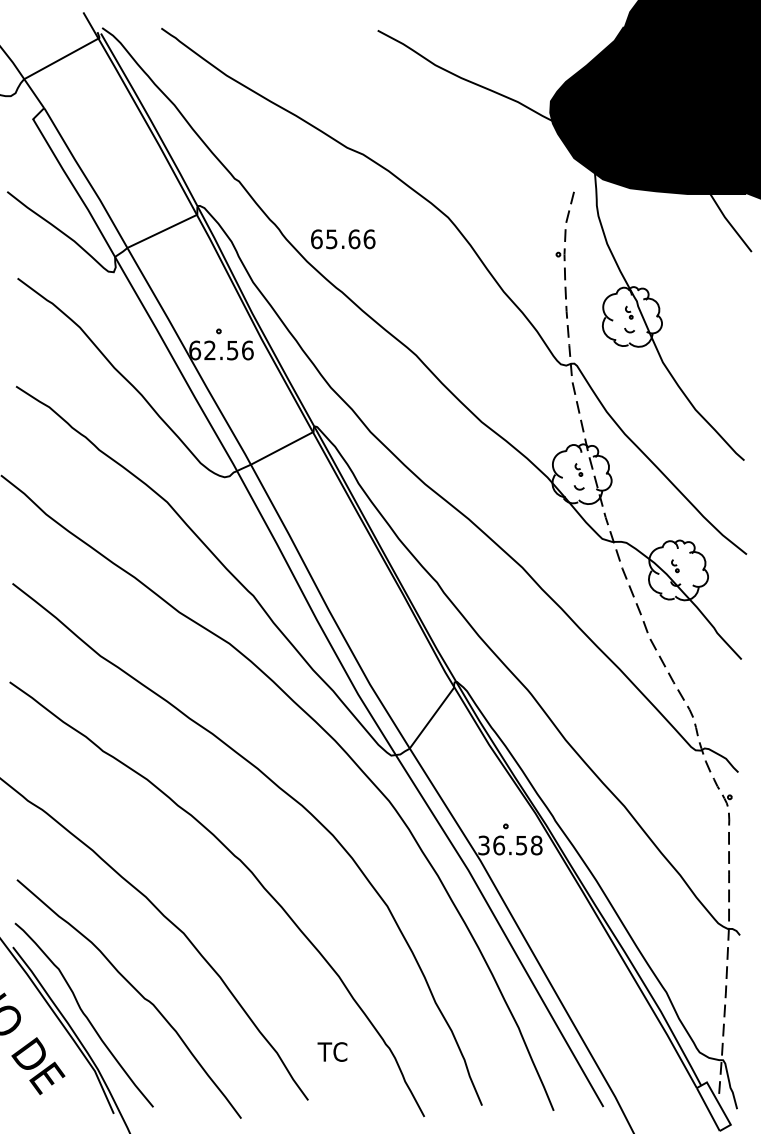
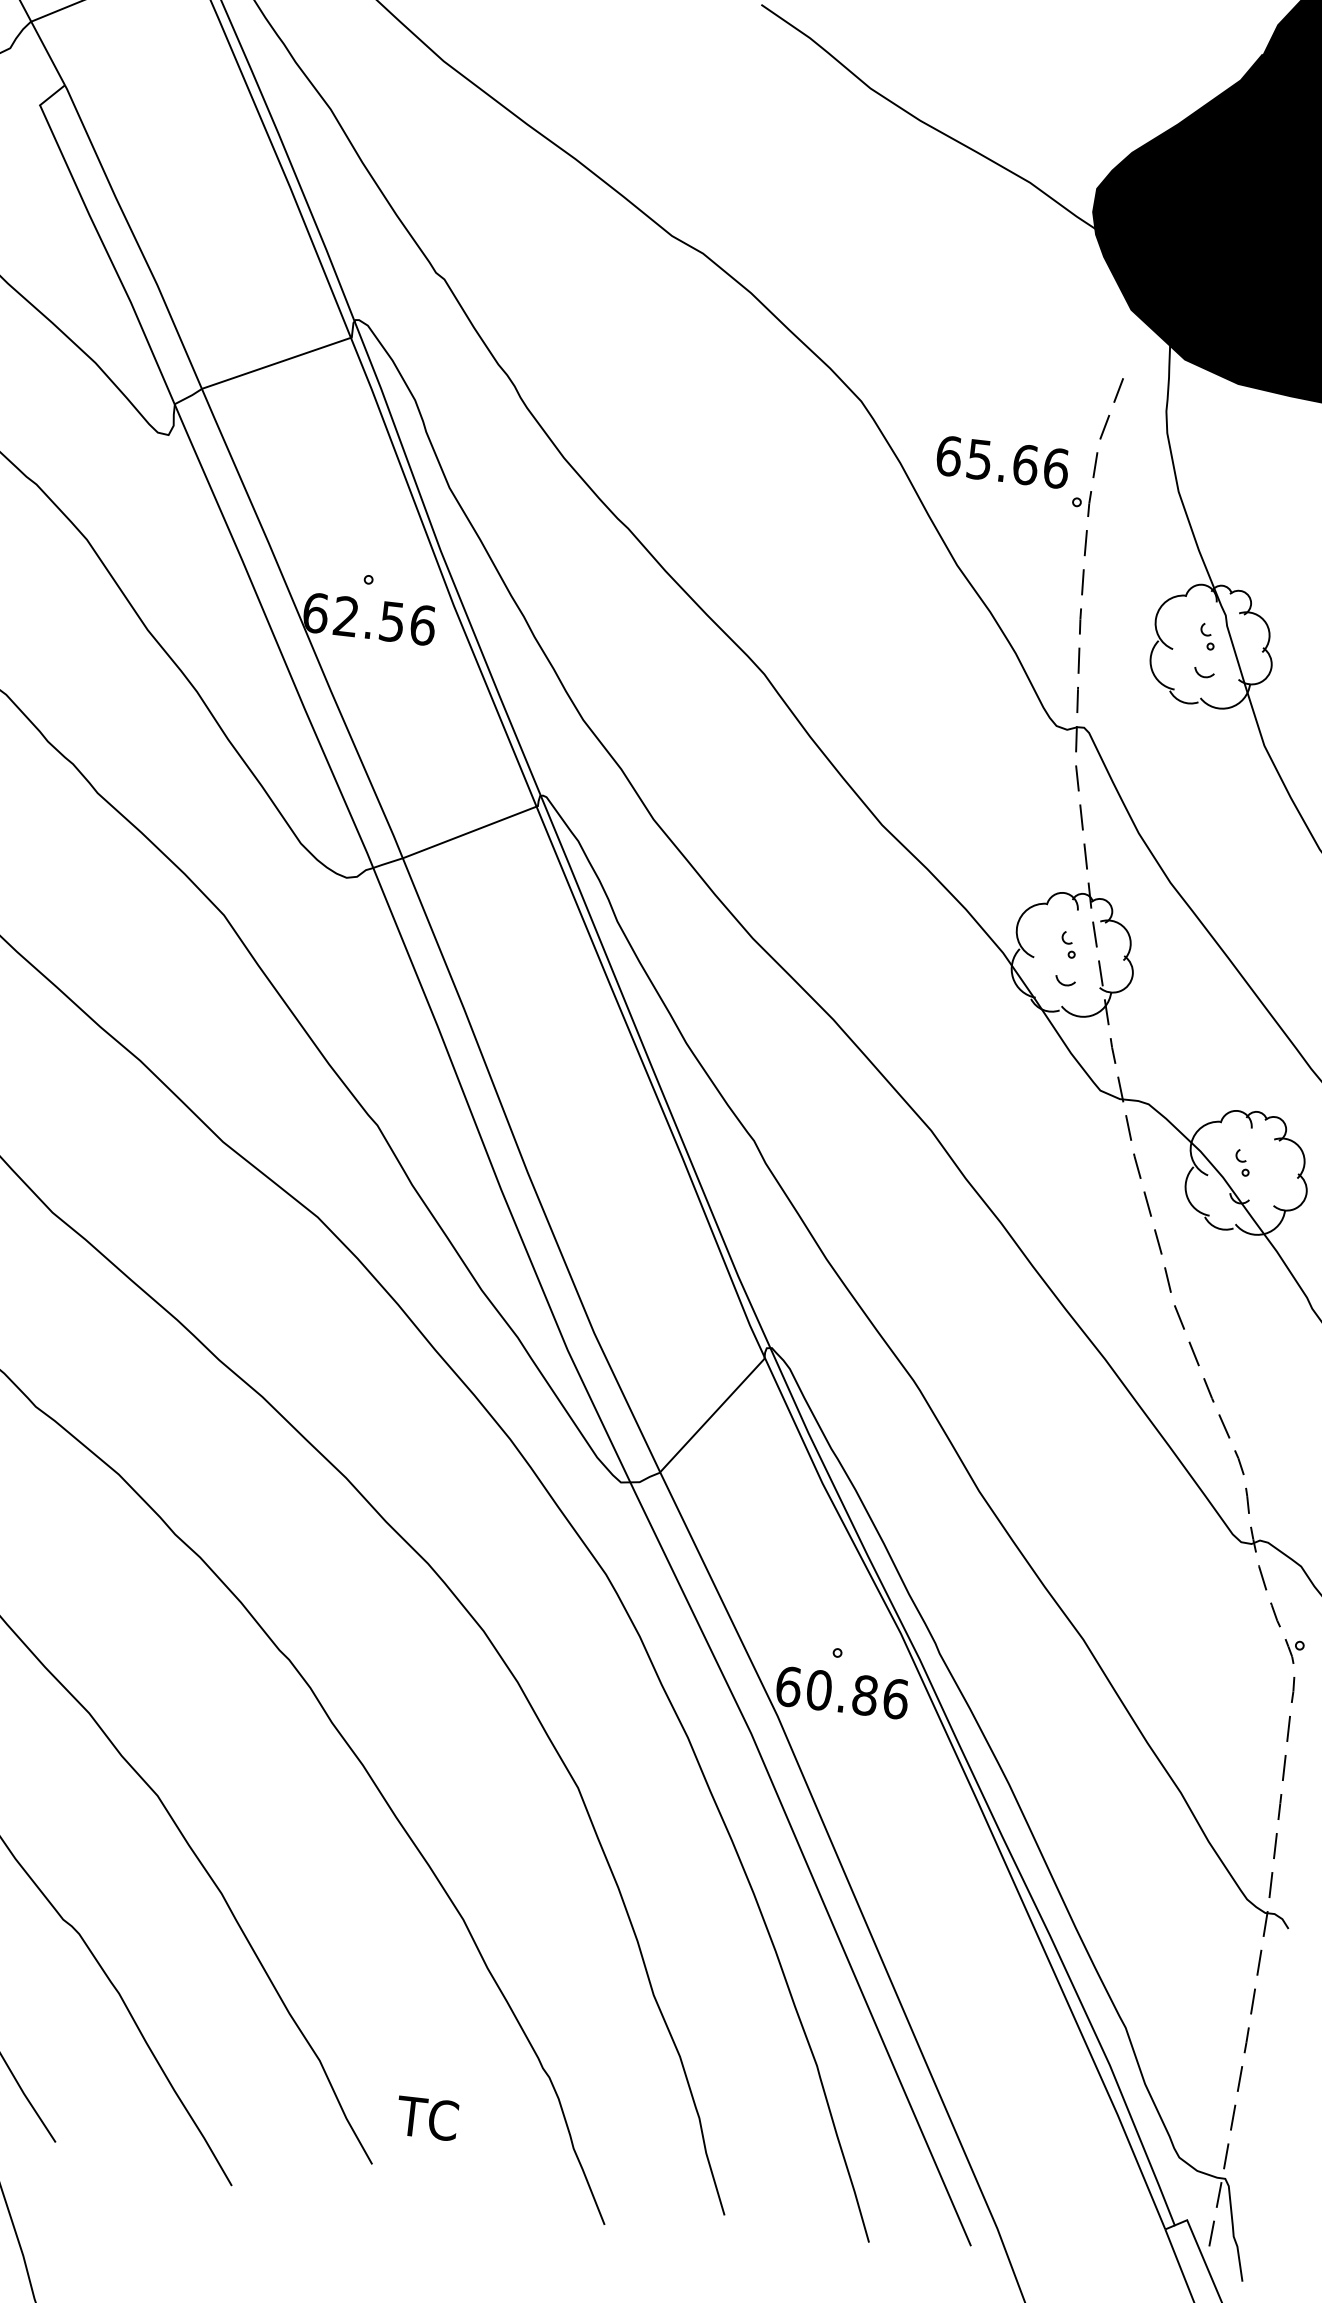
text: (343, 239) -> (1003, 462), moved
text: (510, 845) -> (842, 1692), 36.58 -> 60.86
text: (332, 1051) -> (427, 2117), moved

